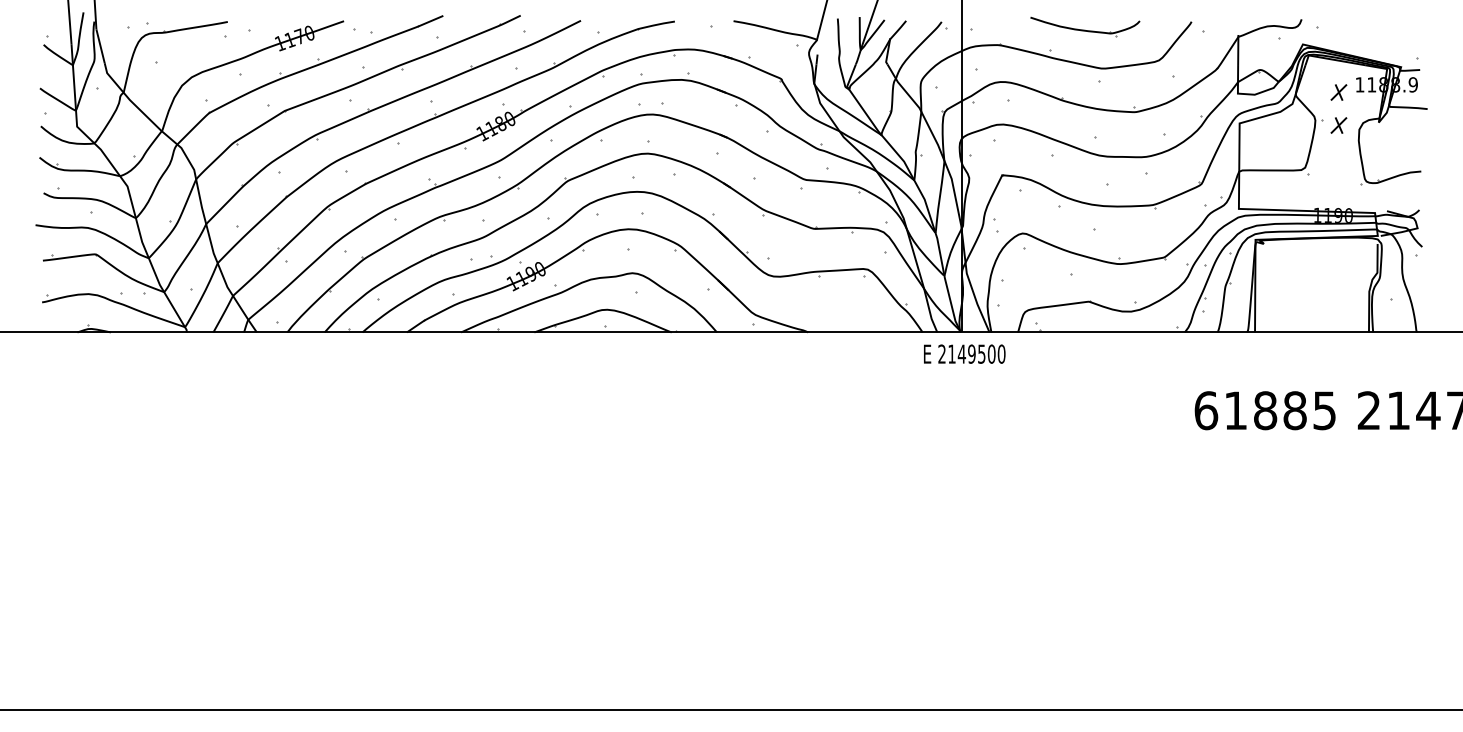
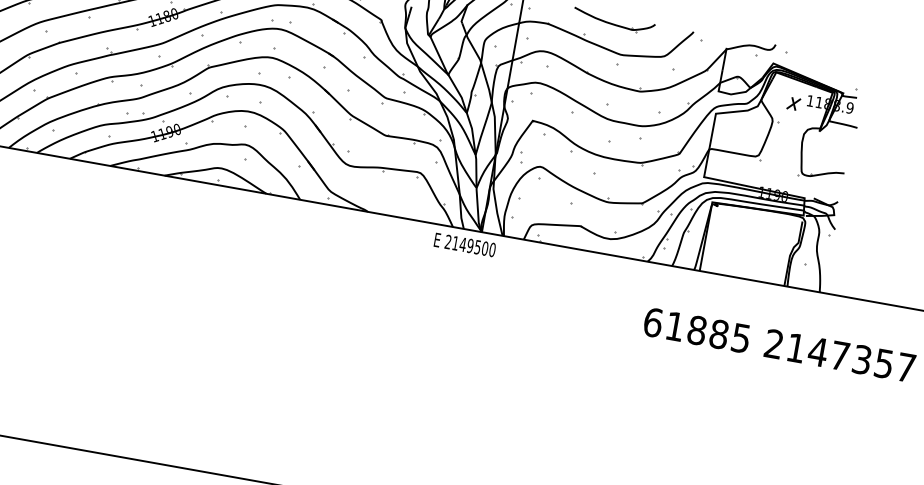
part: (1338, 125) -> (789, 128), removed
text: (964, 353) -> (464, 244), moved

